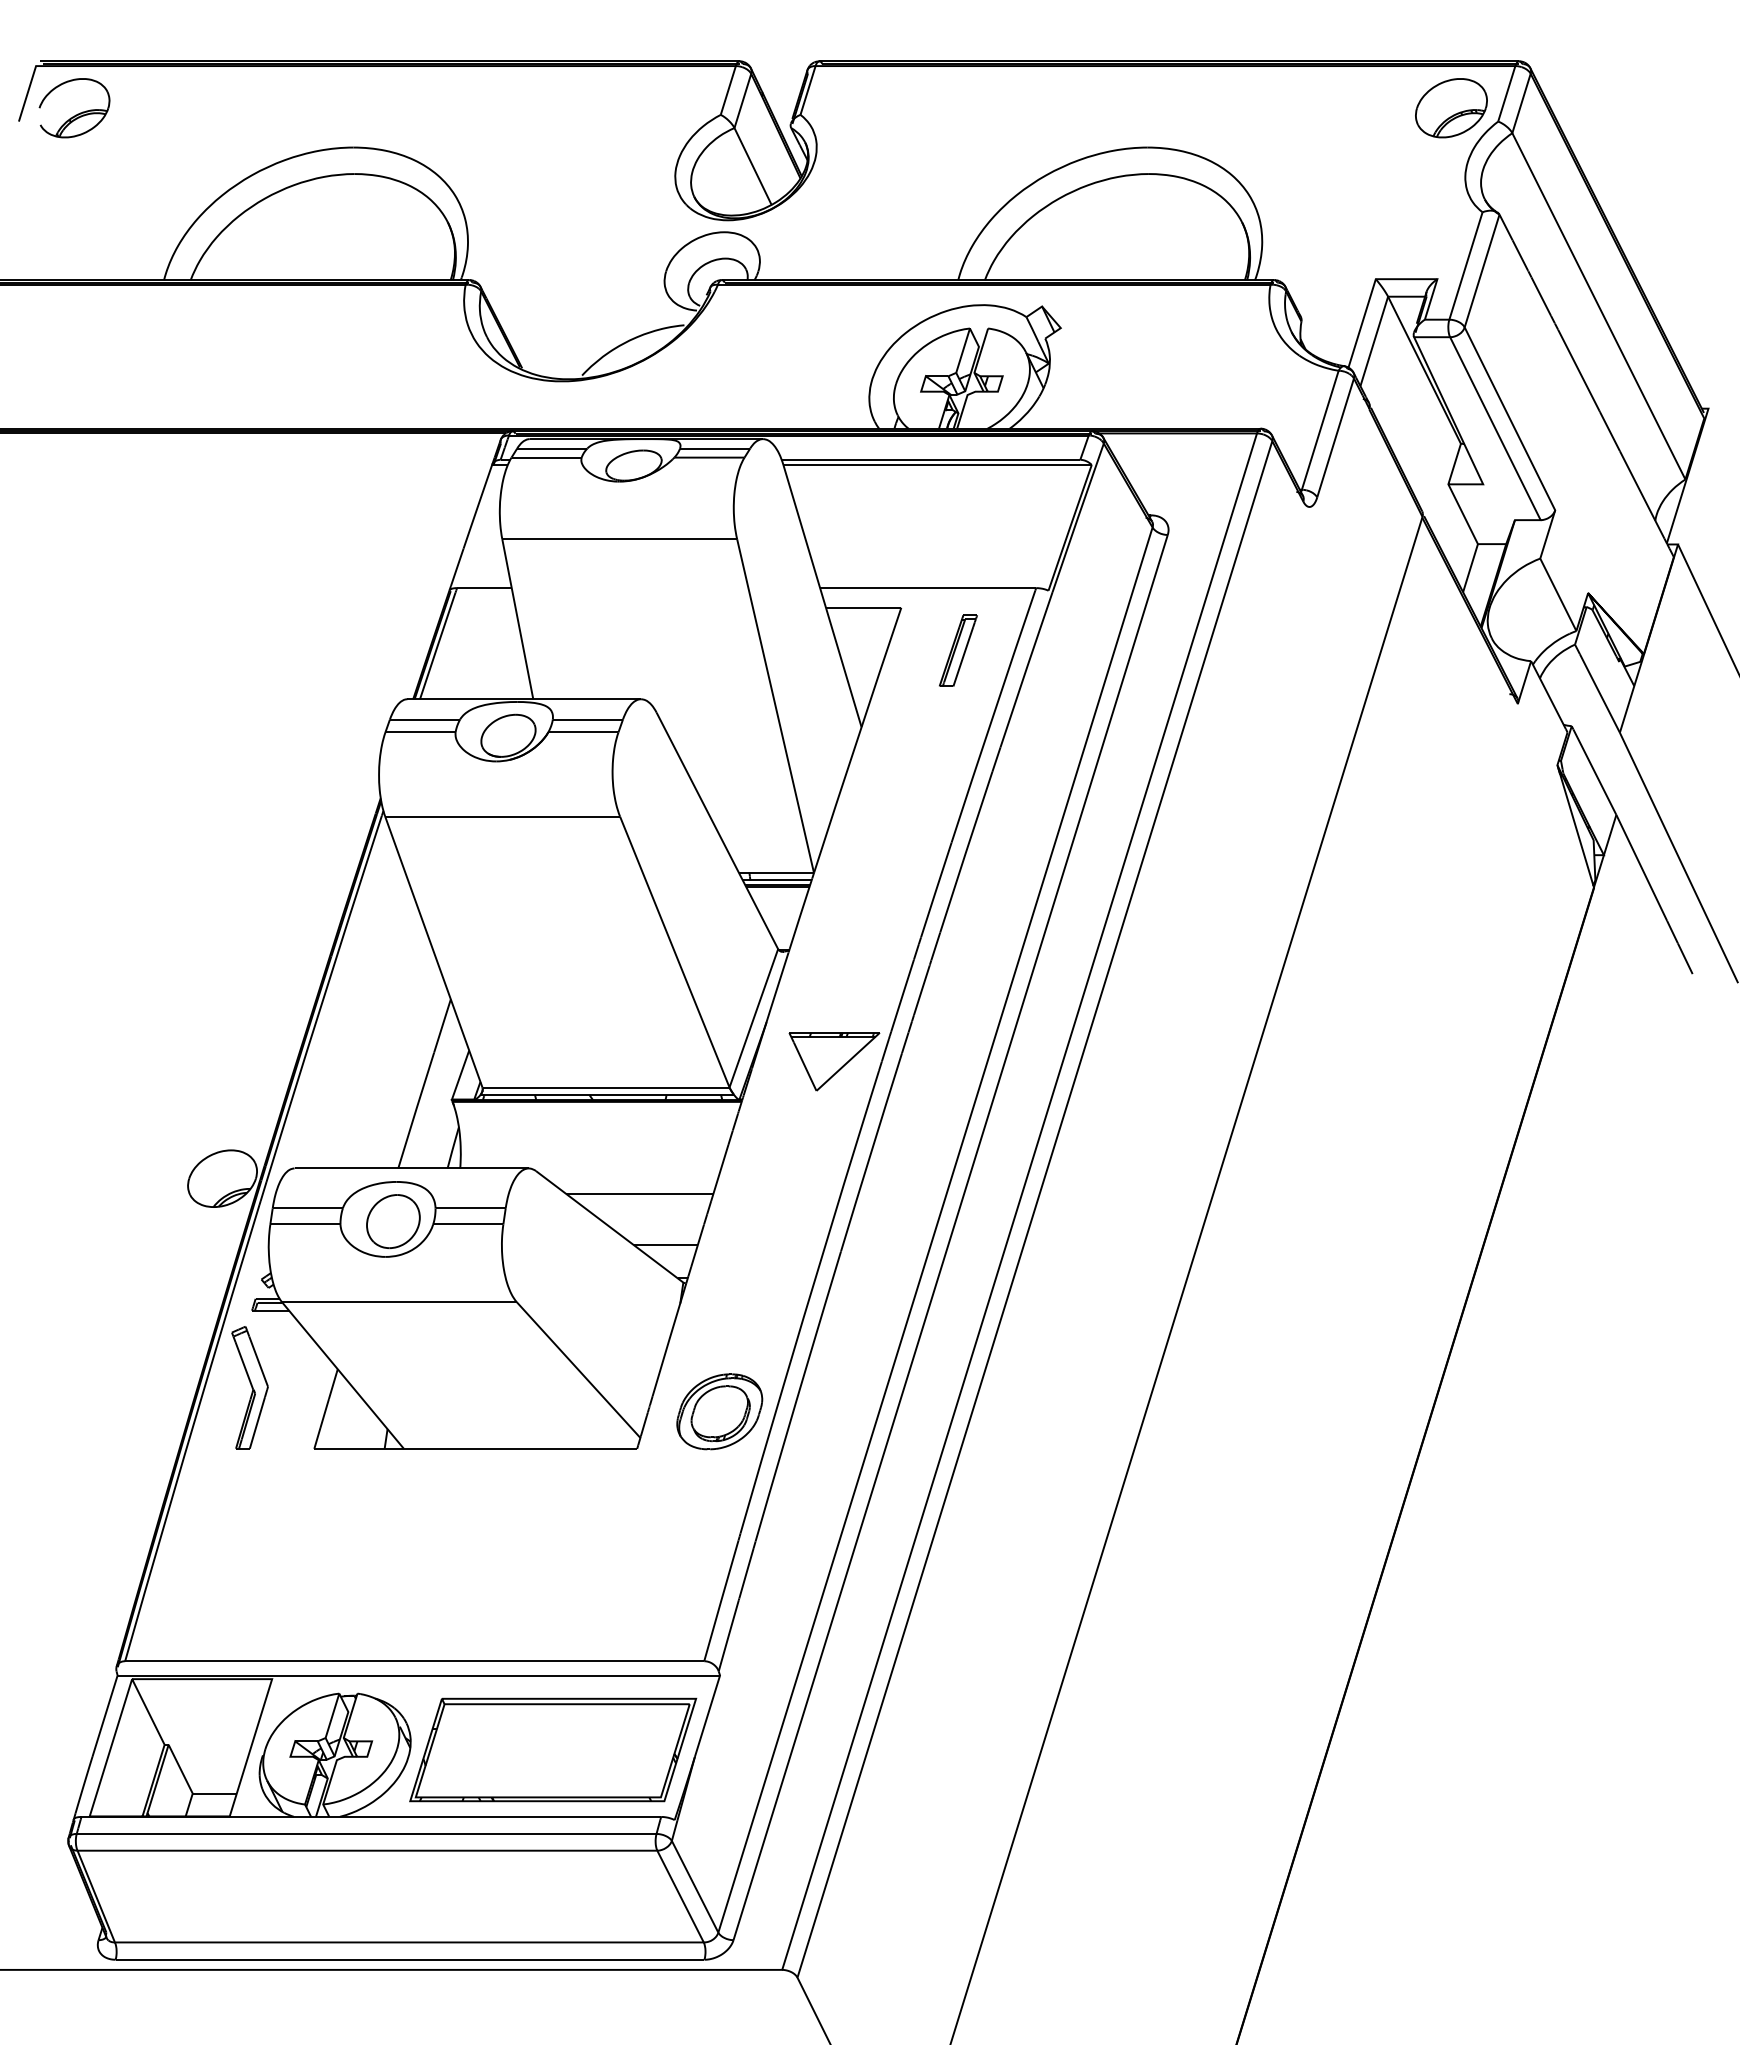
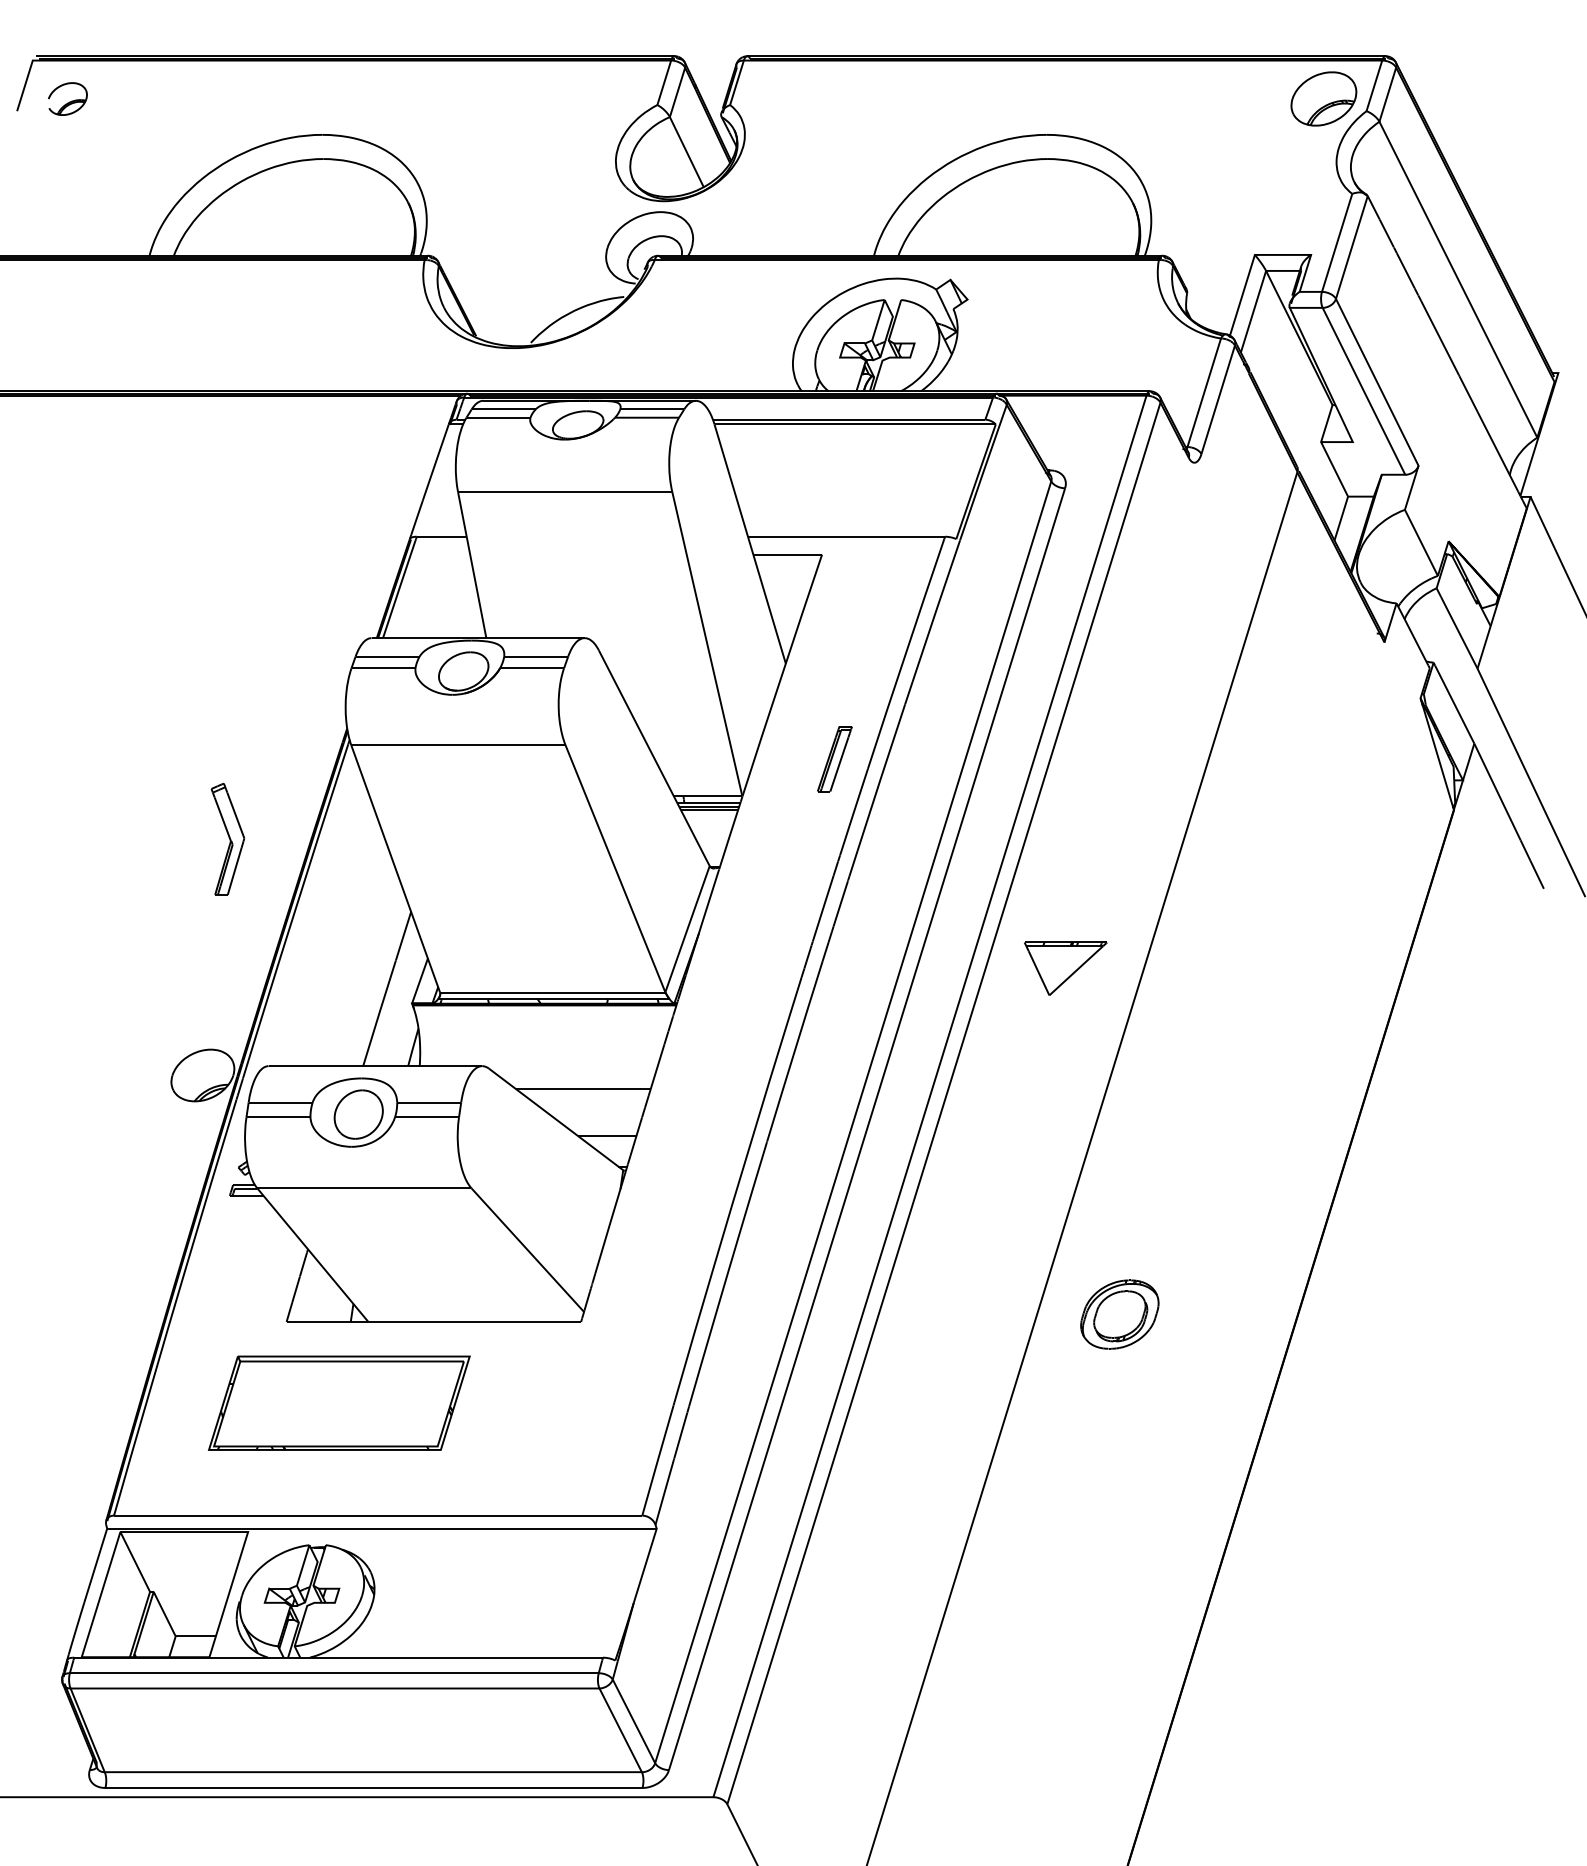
part: (74, 108) -> (67, 99), size x0.6
part: (958, 650) -> (835, 758), moved
part: (834, 1061) -> (1065, 968), moved
part: (249, 1387) -> (227, 839), moved
part: (719, 1411) -> (1119, 1314), moved
part: (553, 1749) -> (339, 1402), moved

